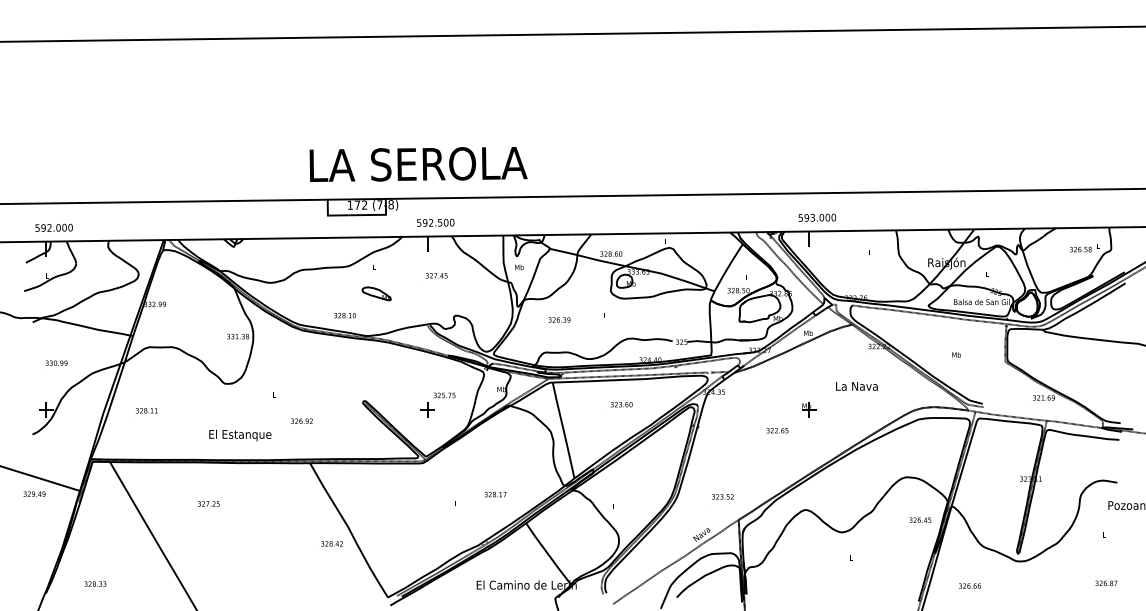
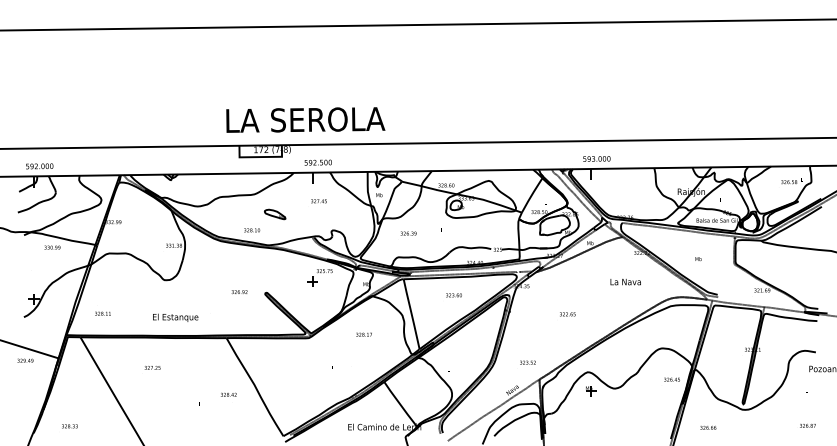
text: (56, 362) -> (52, 247), moved
part: (437, 404) -> (319, 277), moved
part: (809, 409) -> (591, 390), moved
text: (146, 410) -> (102, 313), moved
text: (301, 420) -> (239, 291), moved
text: (495, 494) -> (364, 334), moved
text: (331, 543) -> (228, 394), moved

